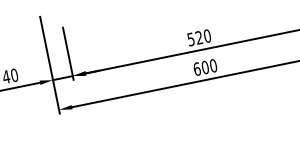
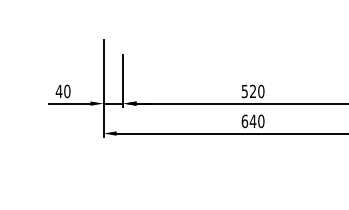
text: (204, 67) -> (252, 121), 600 -> 640

